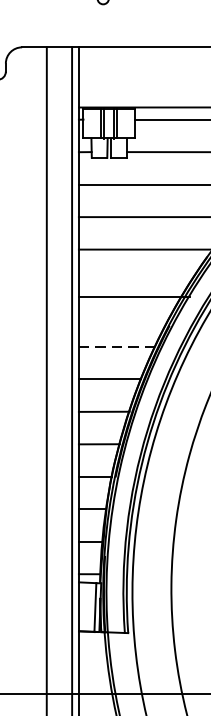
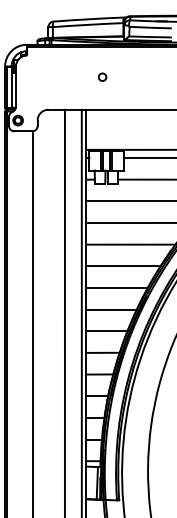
line: (134, 297) -> (123, 266), moved
line: (124, 313) -> (116, 287), added
line: (118, 346) -> (112, 309), dashed -> solid

